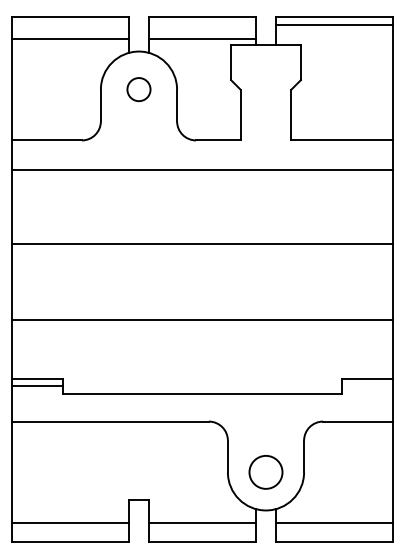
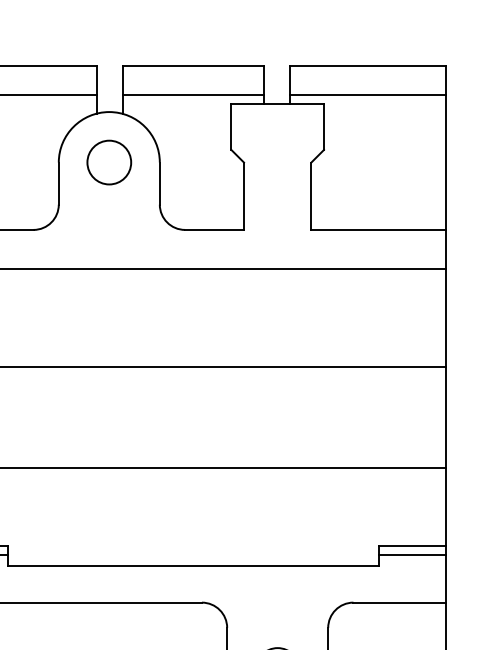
line: (334, 24) -> (368, 94), moved
circle: (138, 89) -> (108, 162), size x1.43
line: (367, 386) -> (412, 556), added

